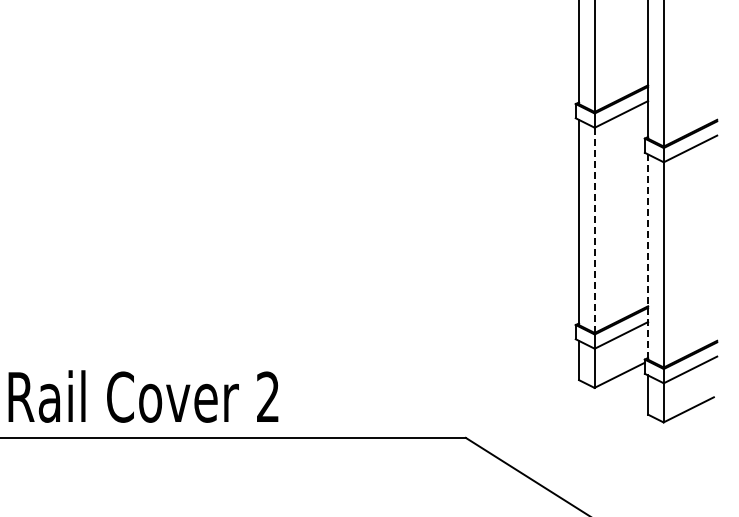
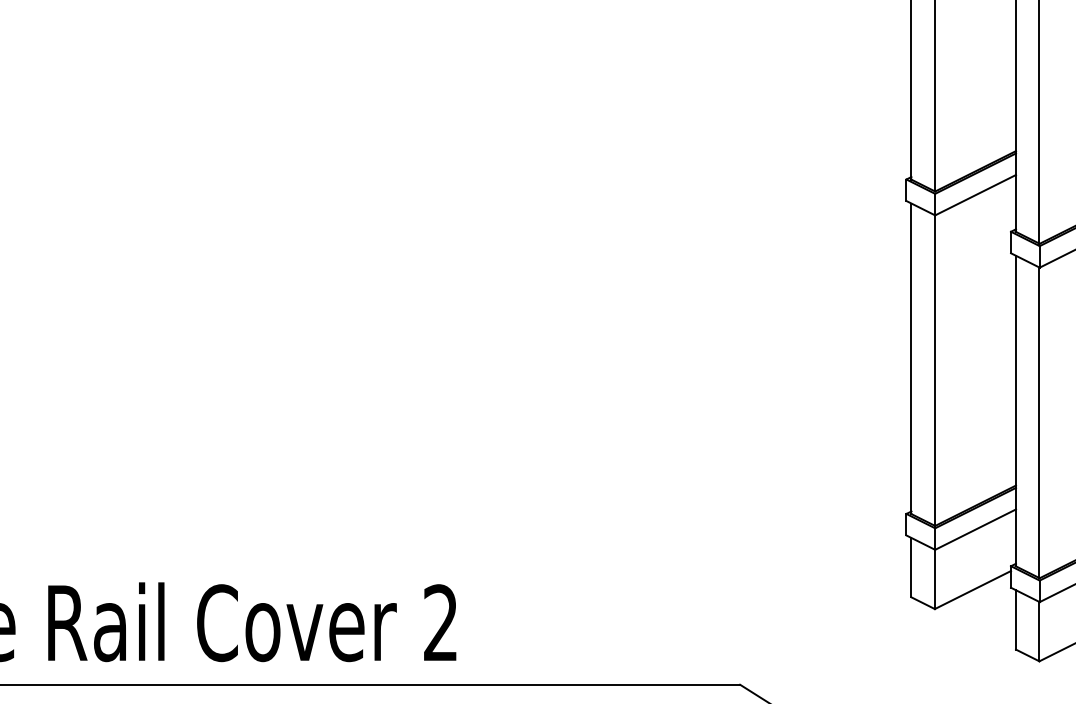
line: (594, 230) -> (934, 370), dashed -> solid
line: (648, 257) -> (1016, 411), dashed -> solid

